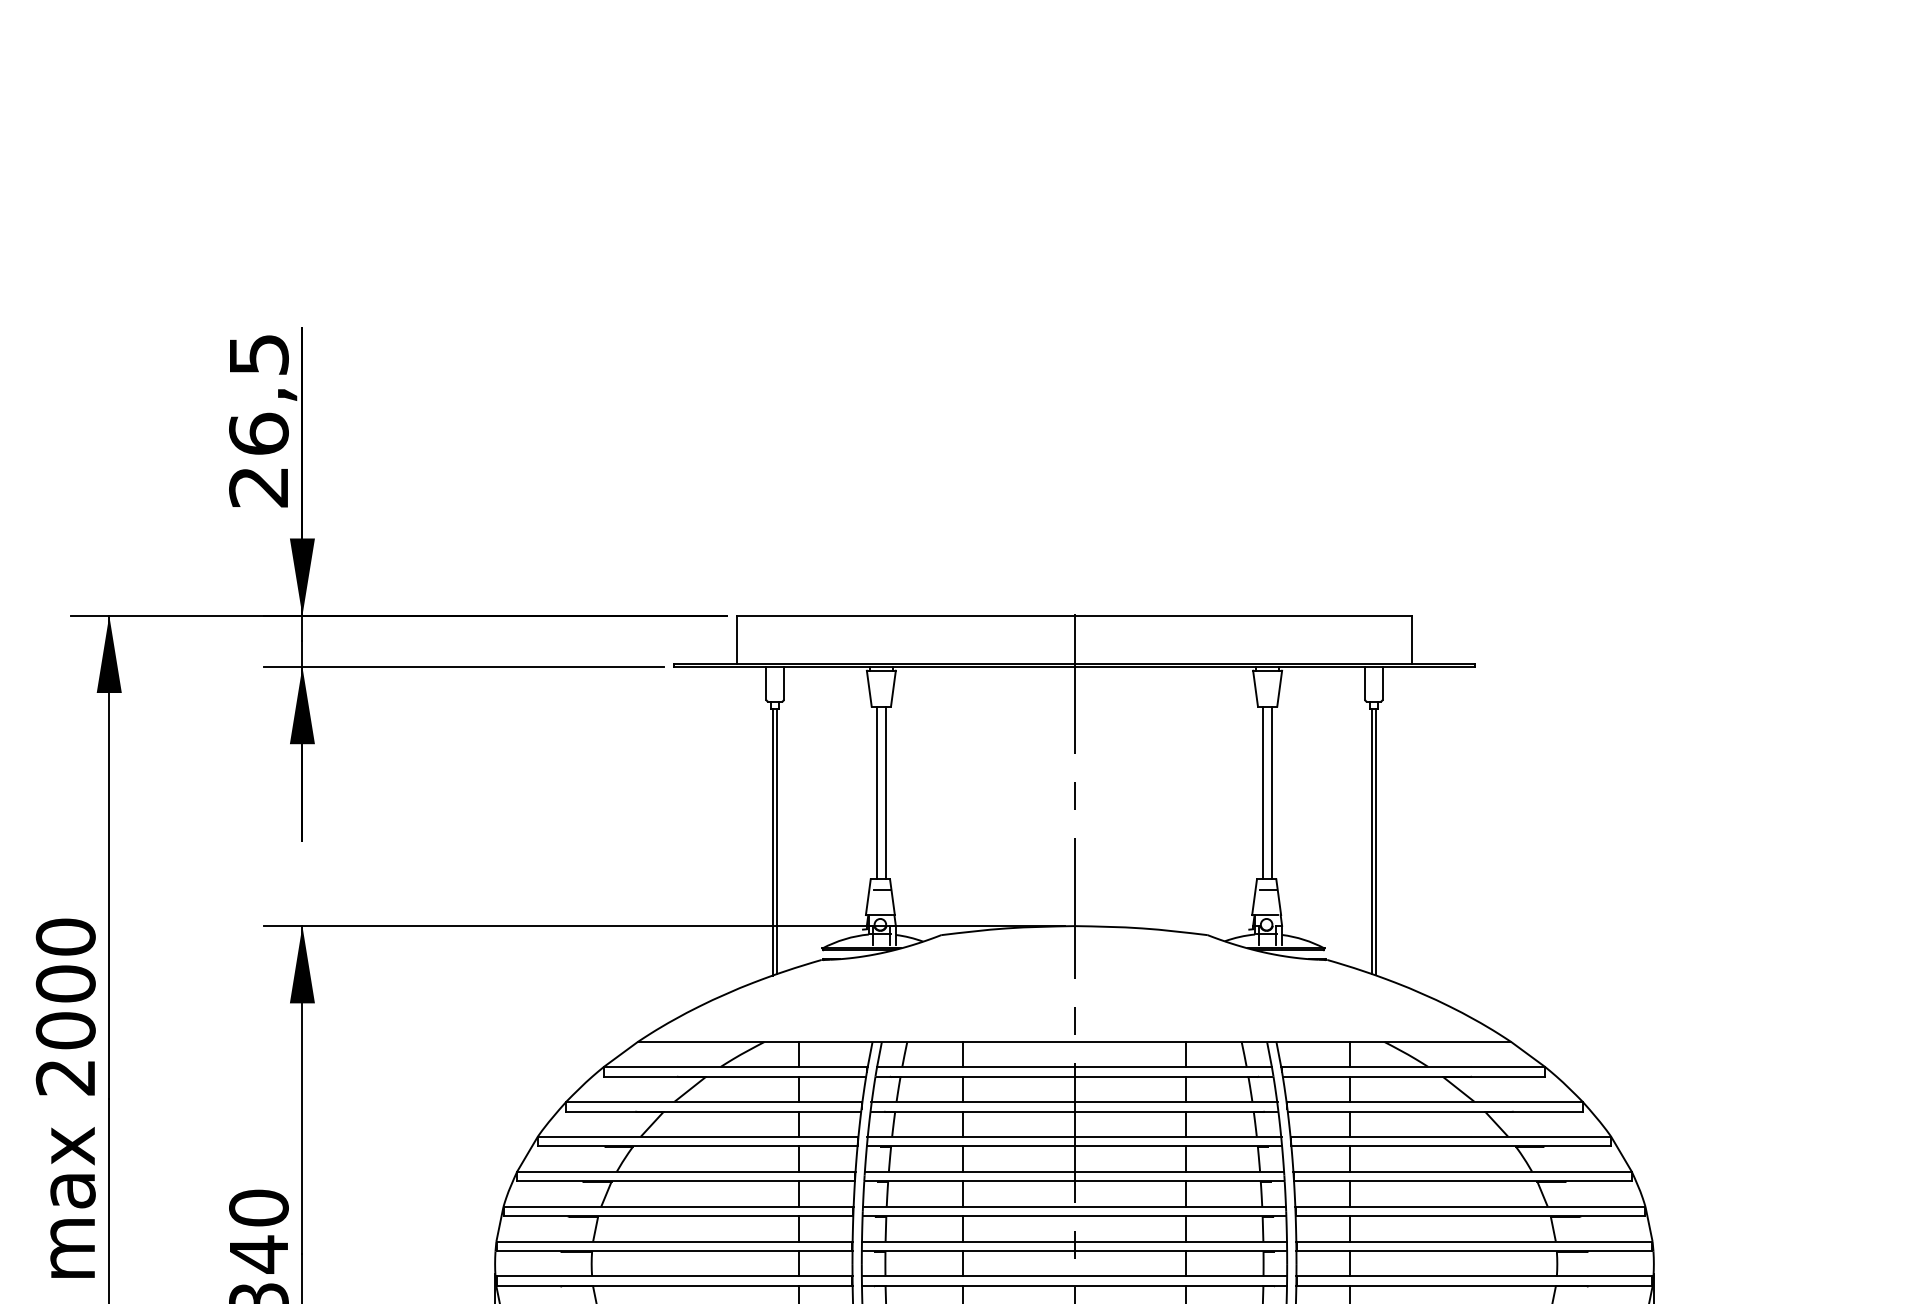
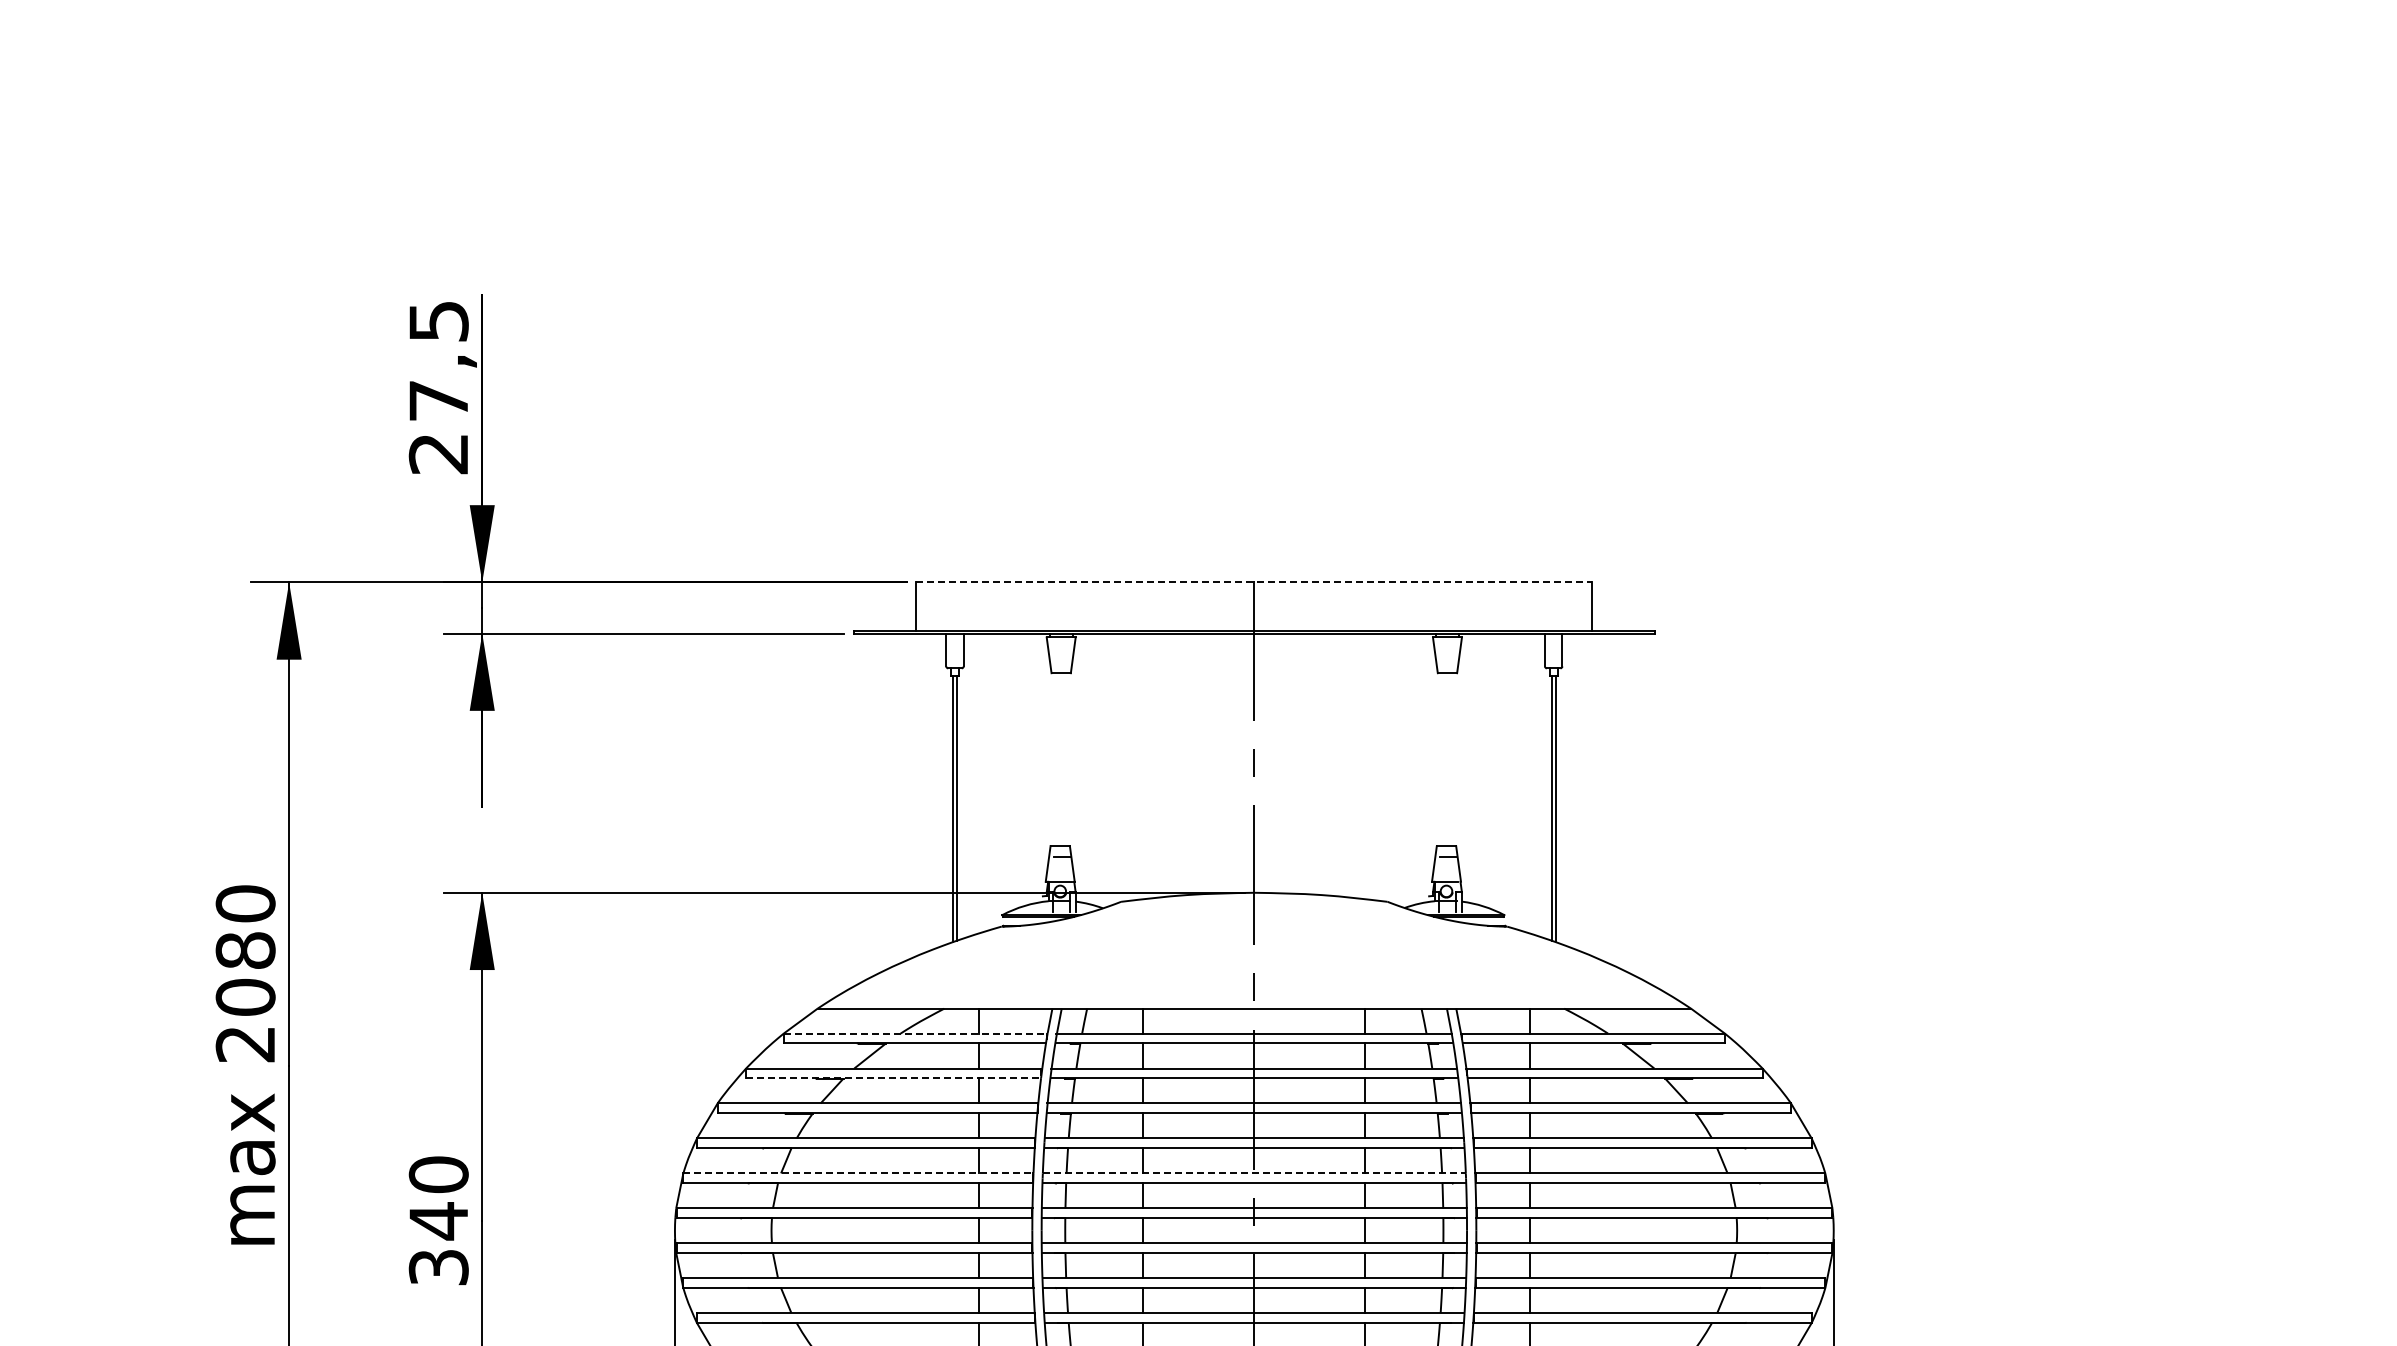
text: (258, 433) -> (438, 400), 26,5 -> 27,5
line: (1074, 615) -> (1254, 582), solid -> dashed
line: (876, 792) -> (1056, 759), removed
line: (886, 792) -> (1066, 759), removed
line: (1262, 792) -> (1442, 759), removed
line: (1272, 792) -> (1452, 759), removed
text: (65, 983) -> (245, 950), 2000 -> 2080
line: (735, 1066) -> (915, 1033), solid -> dashed
line: (714, 1111) -> (894, 1078), solid -> dashed
line: (678, 1206) -> (858, 1173), solid -> dashed
line: (1074, 1206) -> (1254, 1173), solid -> dashed

